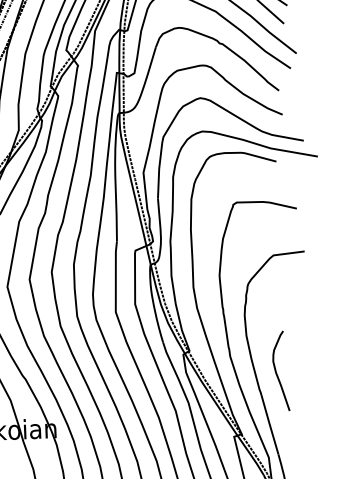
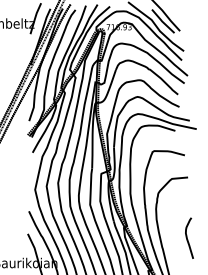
curve: (276, 369) -> (187, 237), moved

